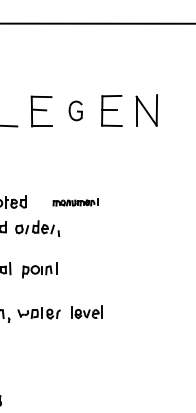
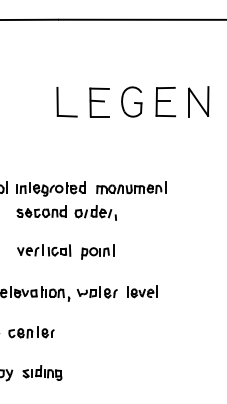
part: (75, 110) -> (131, 101), size x1.67
part: (75, 201) -> (131, 187), size x1.67

